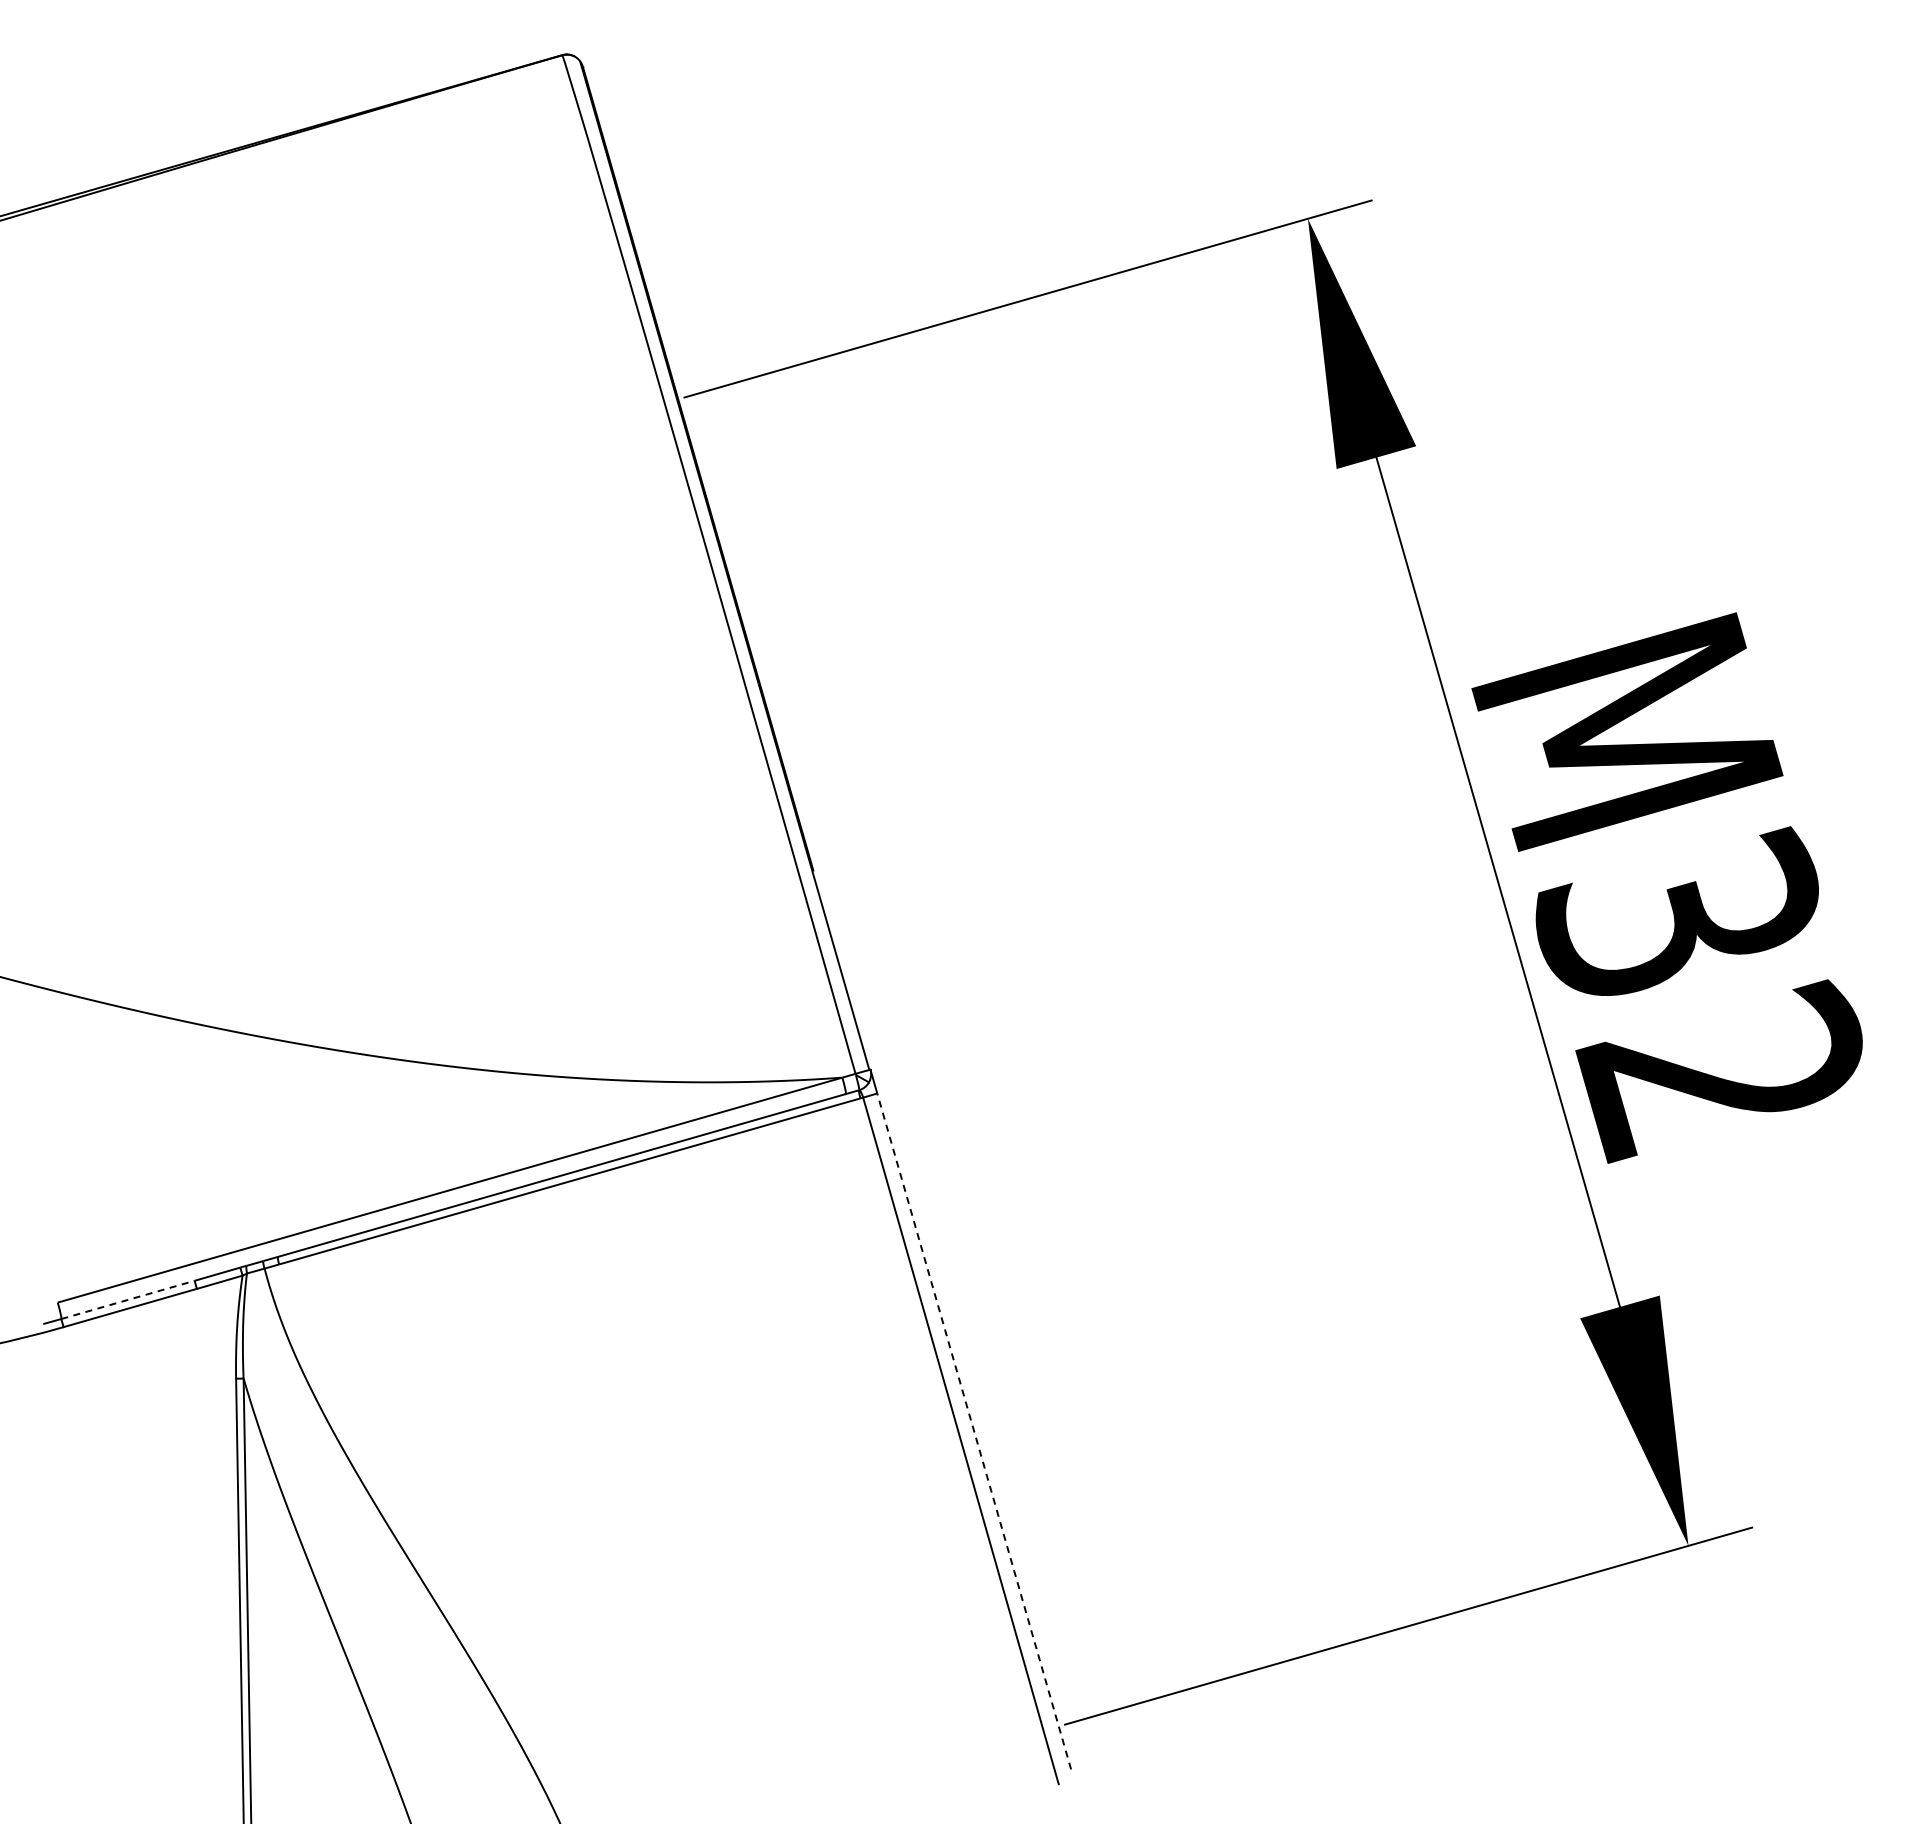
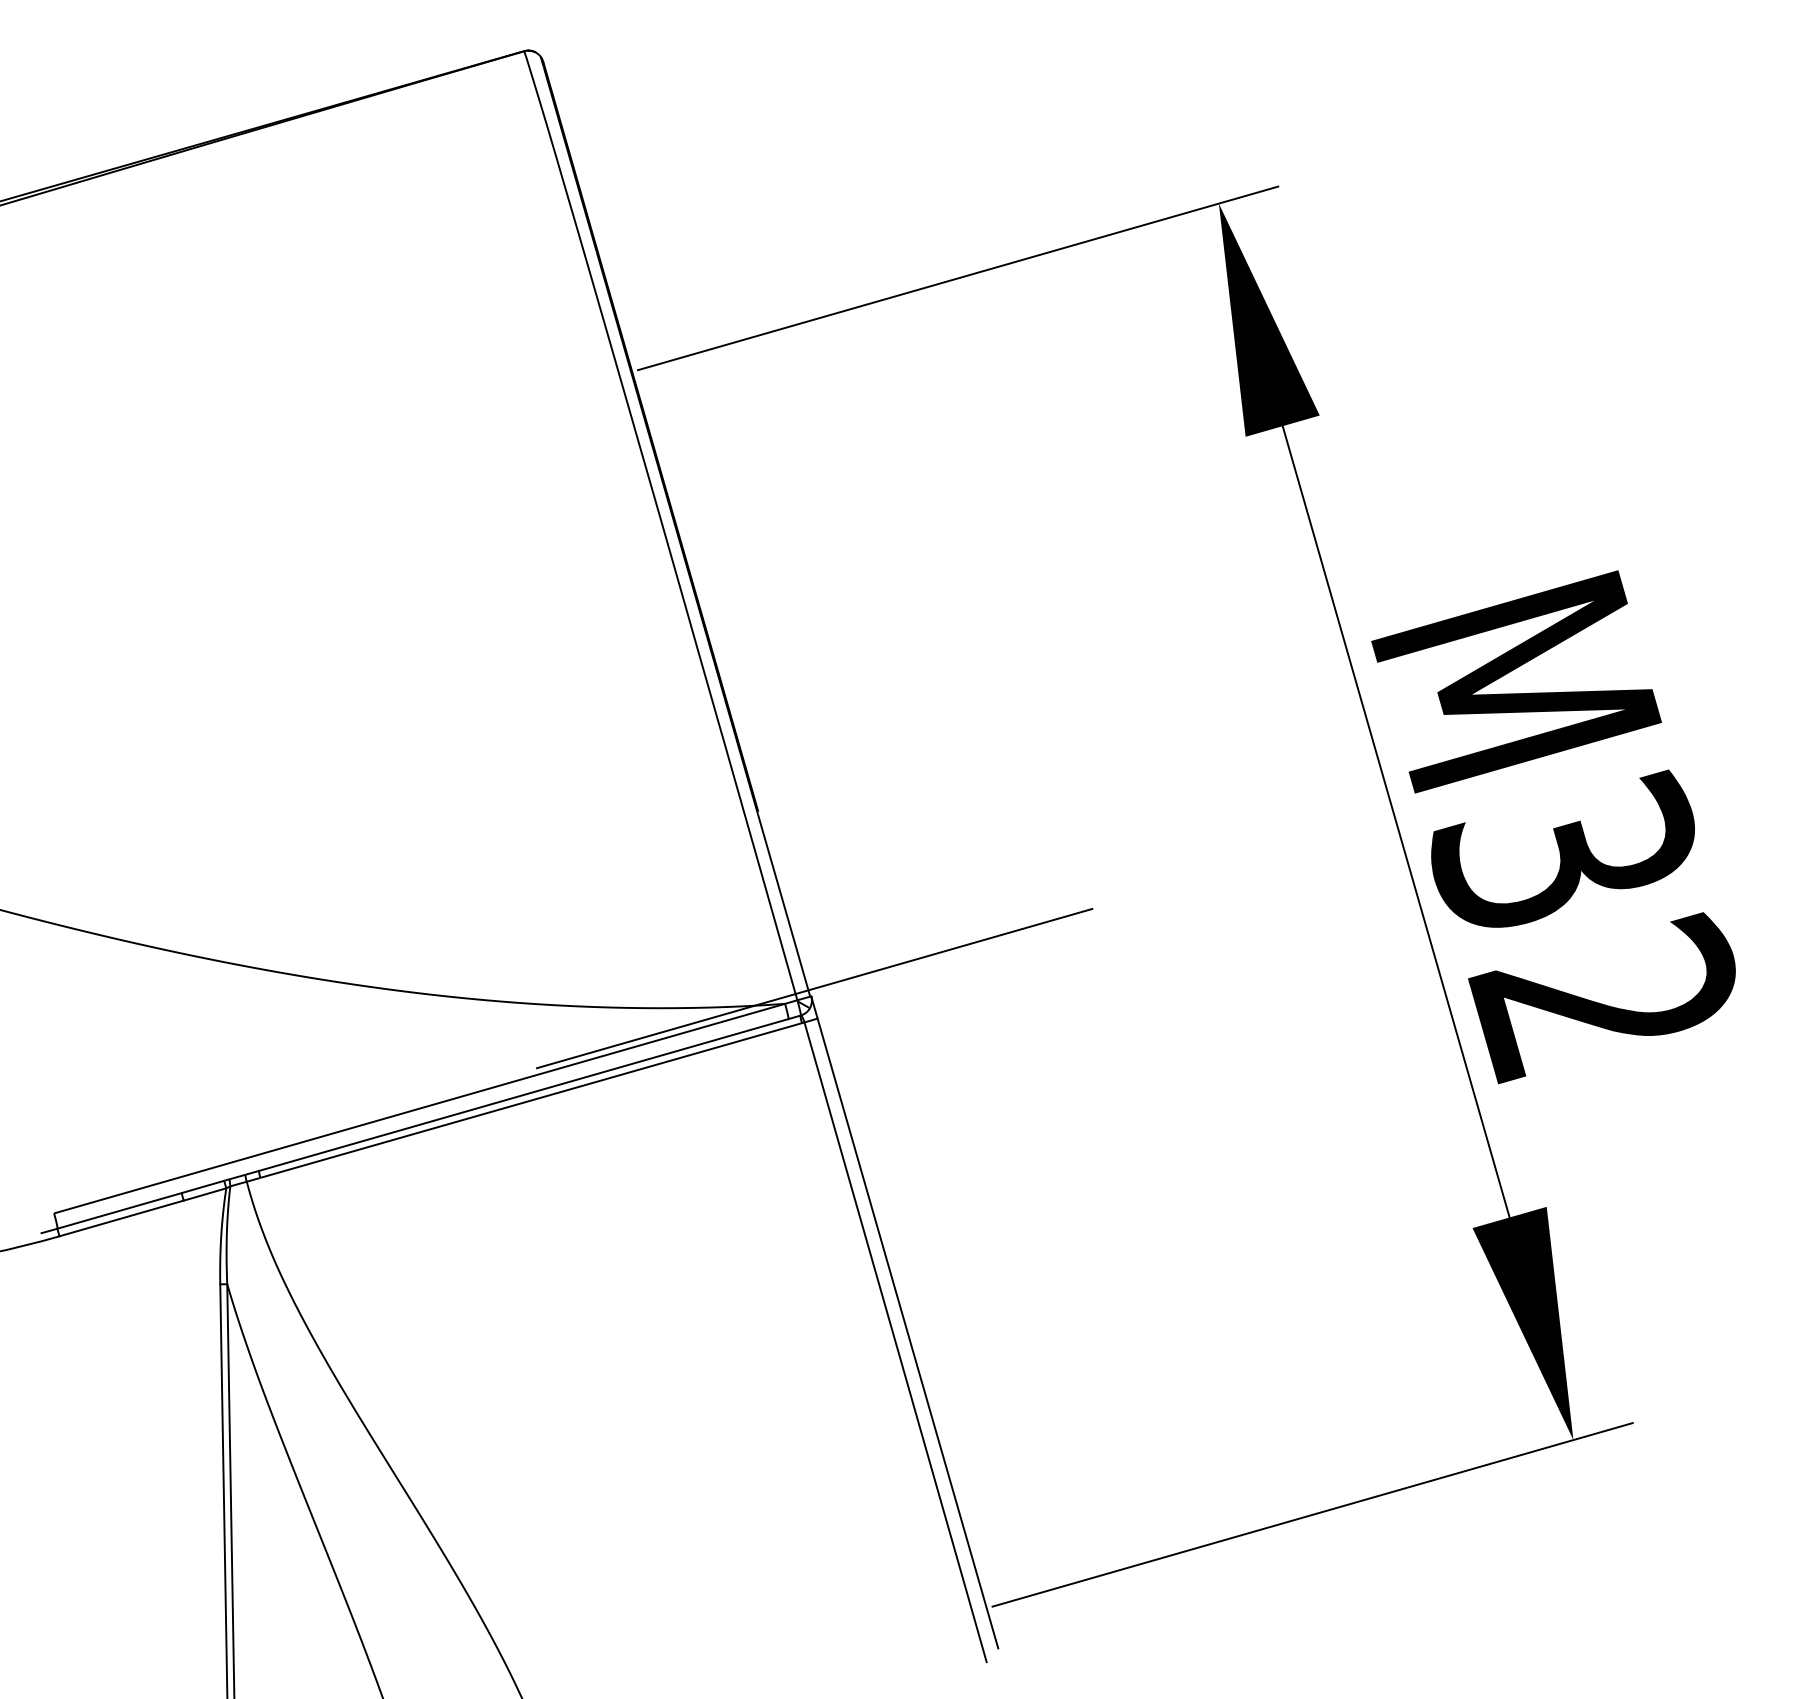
line: (874, 1060) -> (815, 987), added
line: (128, 1299) -> (119, 1210), dashed -> solid
line: (974, 1431) -> (908, 1333), dashed -> solid

